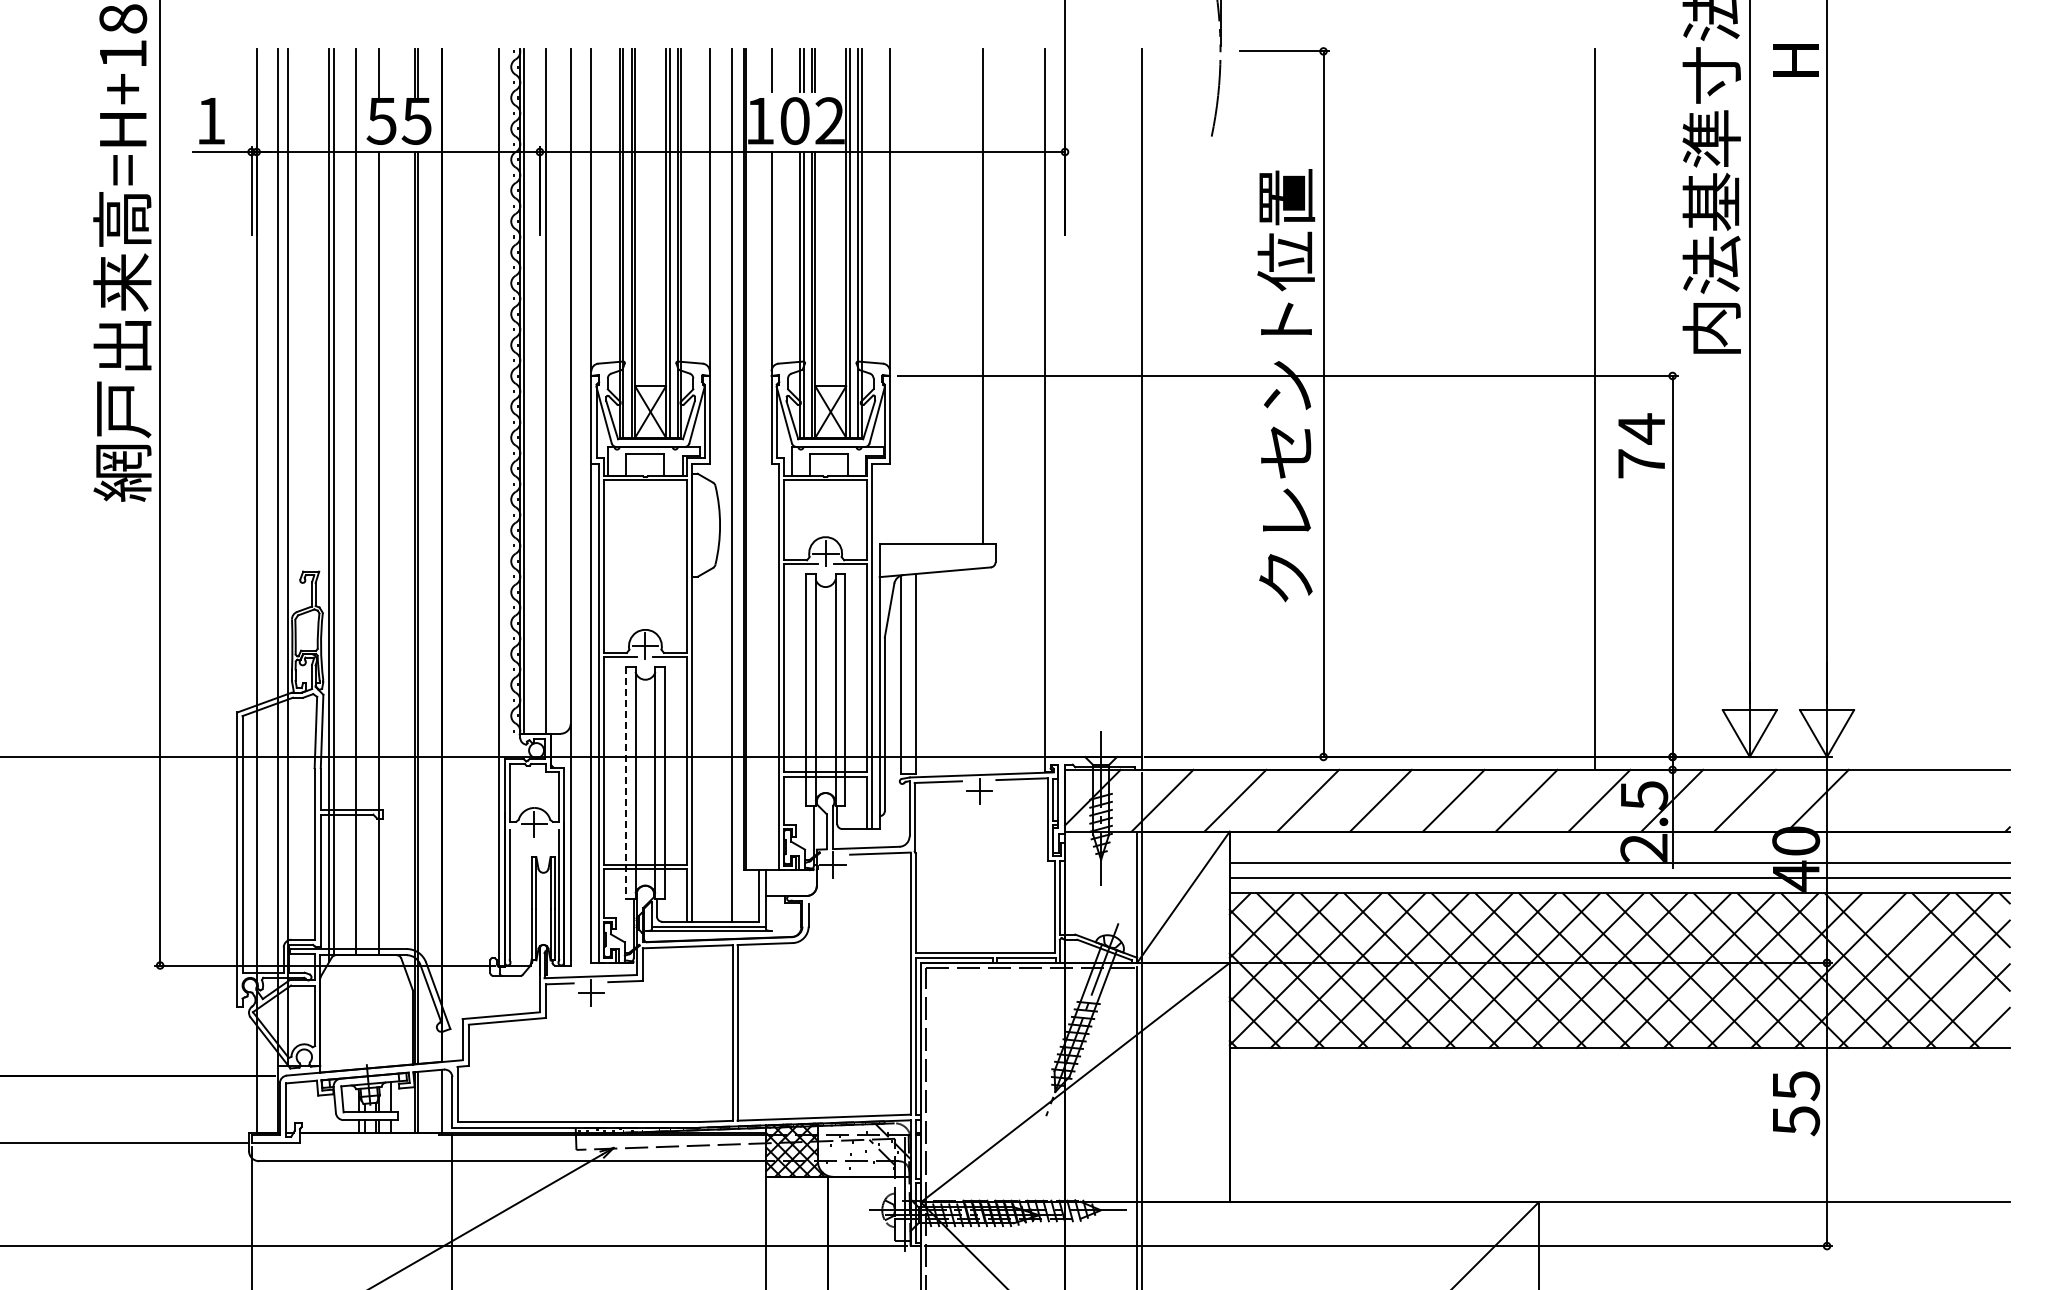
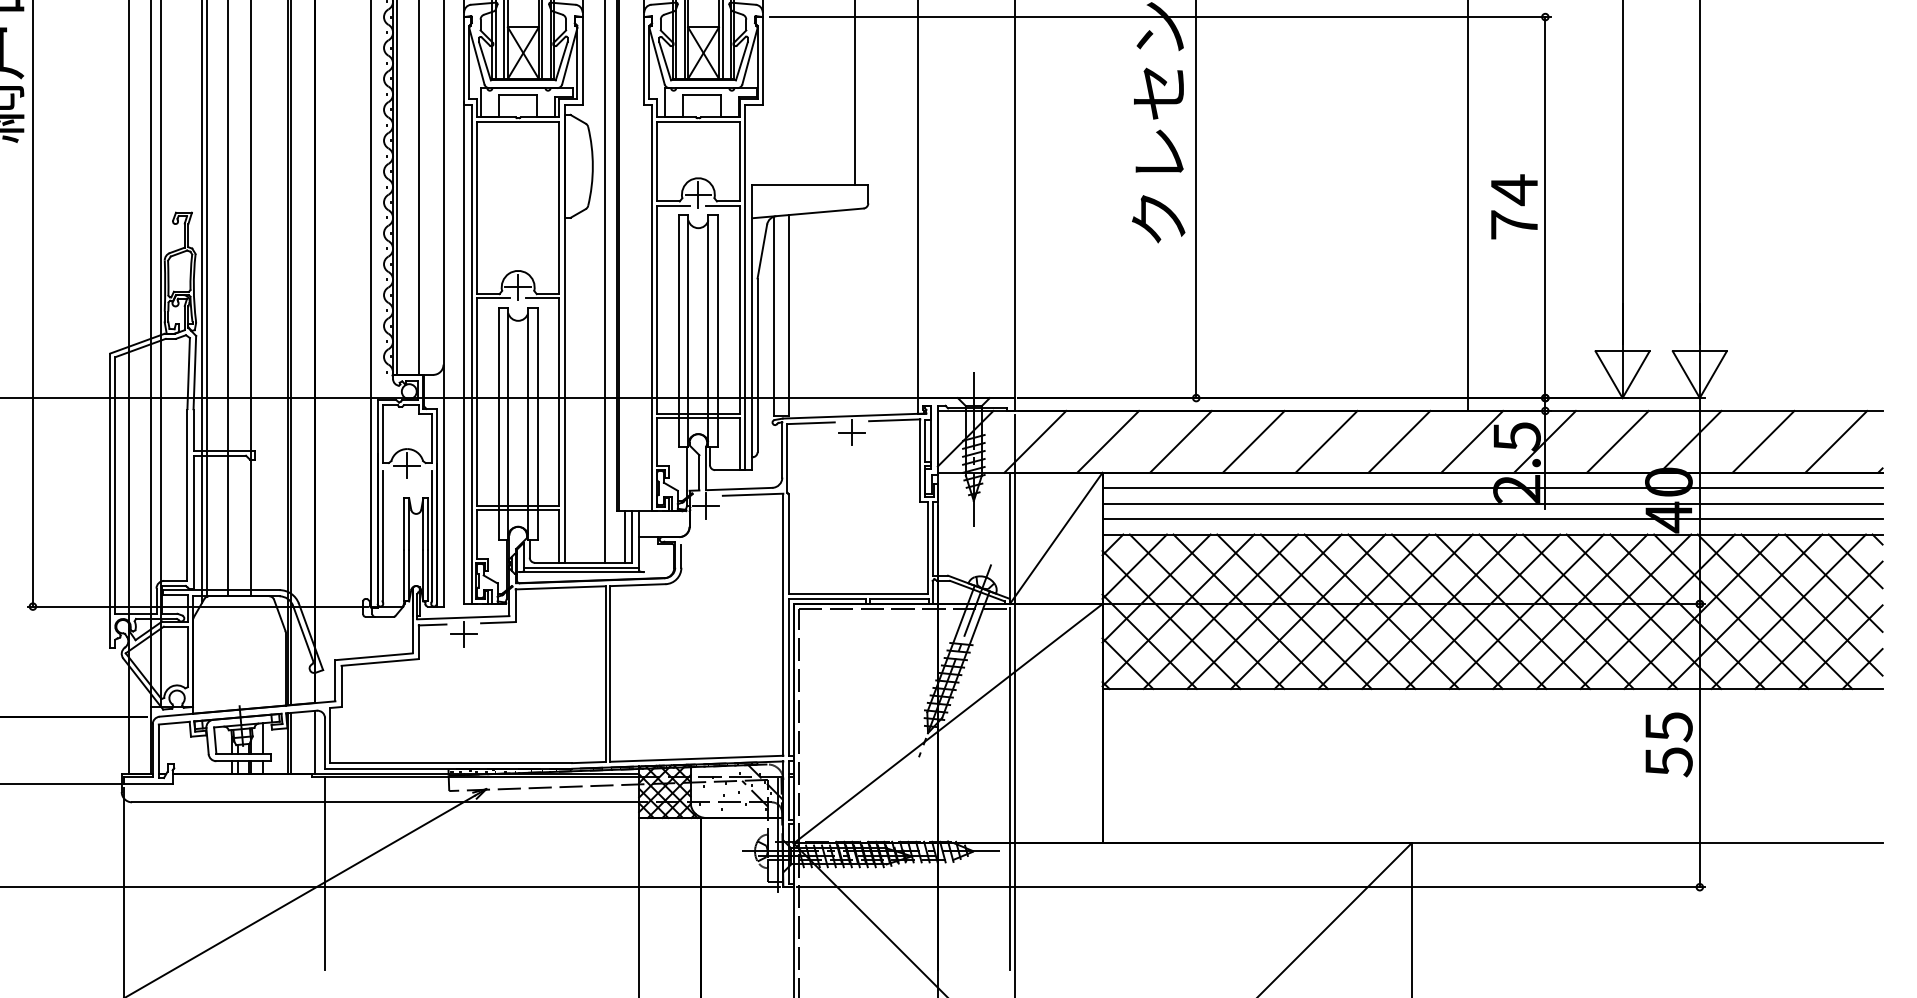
text: (1641, 445) -> (1514, 206), moved
line: (626, 782) -> (499, 423), dashed -> solid
line: (1890, 800) -> (1763, 441), added
line: (1963, 800) -> (1836, 441), added
line: (1619, 847) -> (1492, 488), added
line: (752, 895) -> (625, 536), added
line: (1938, 963) -> (1811, 604), added

